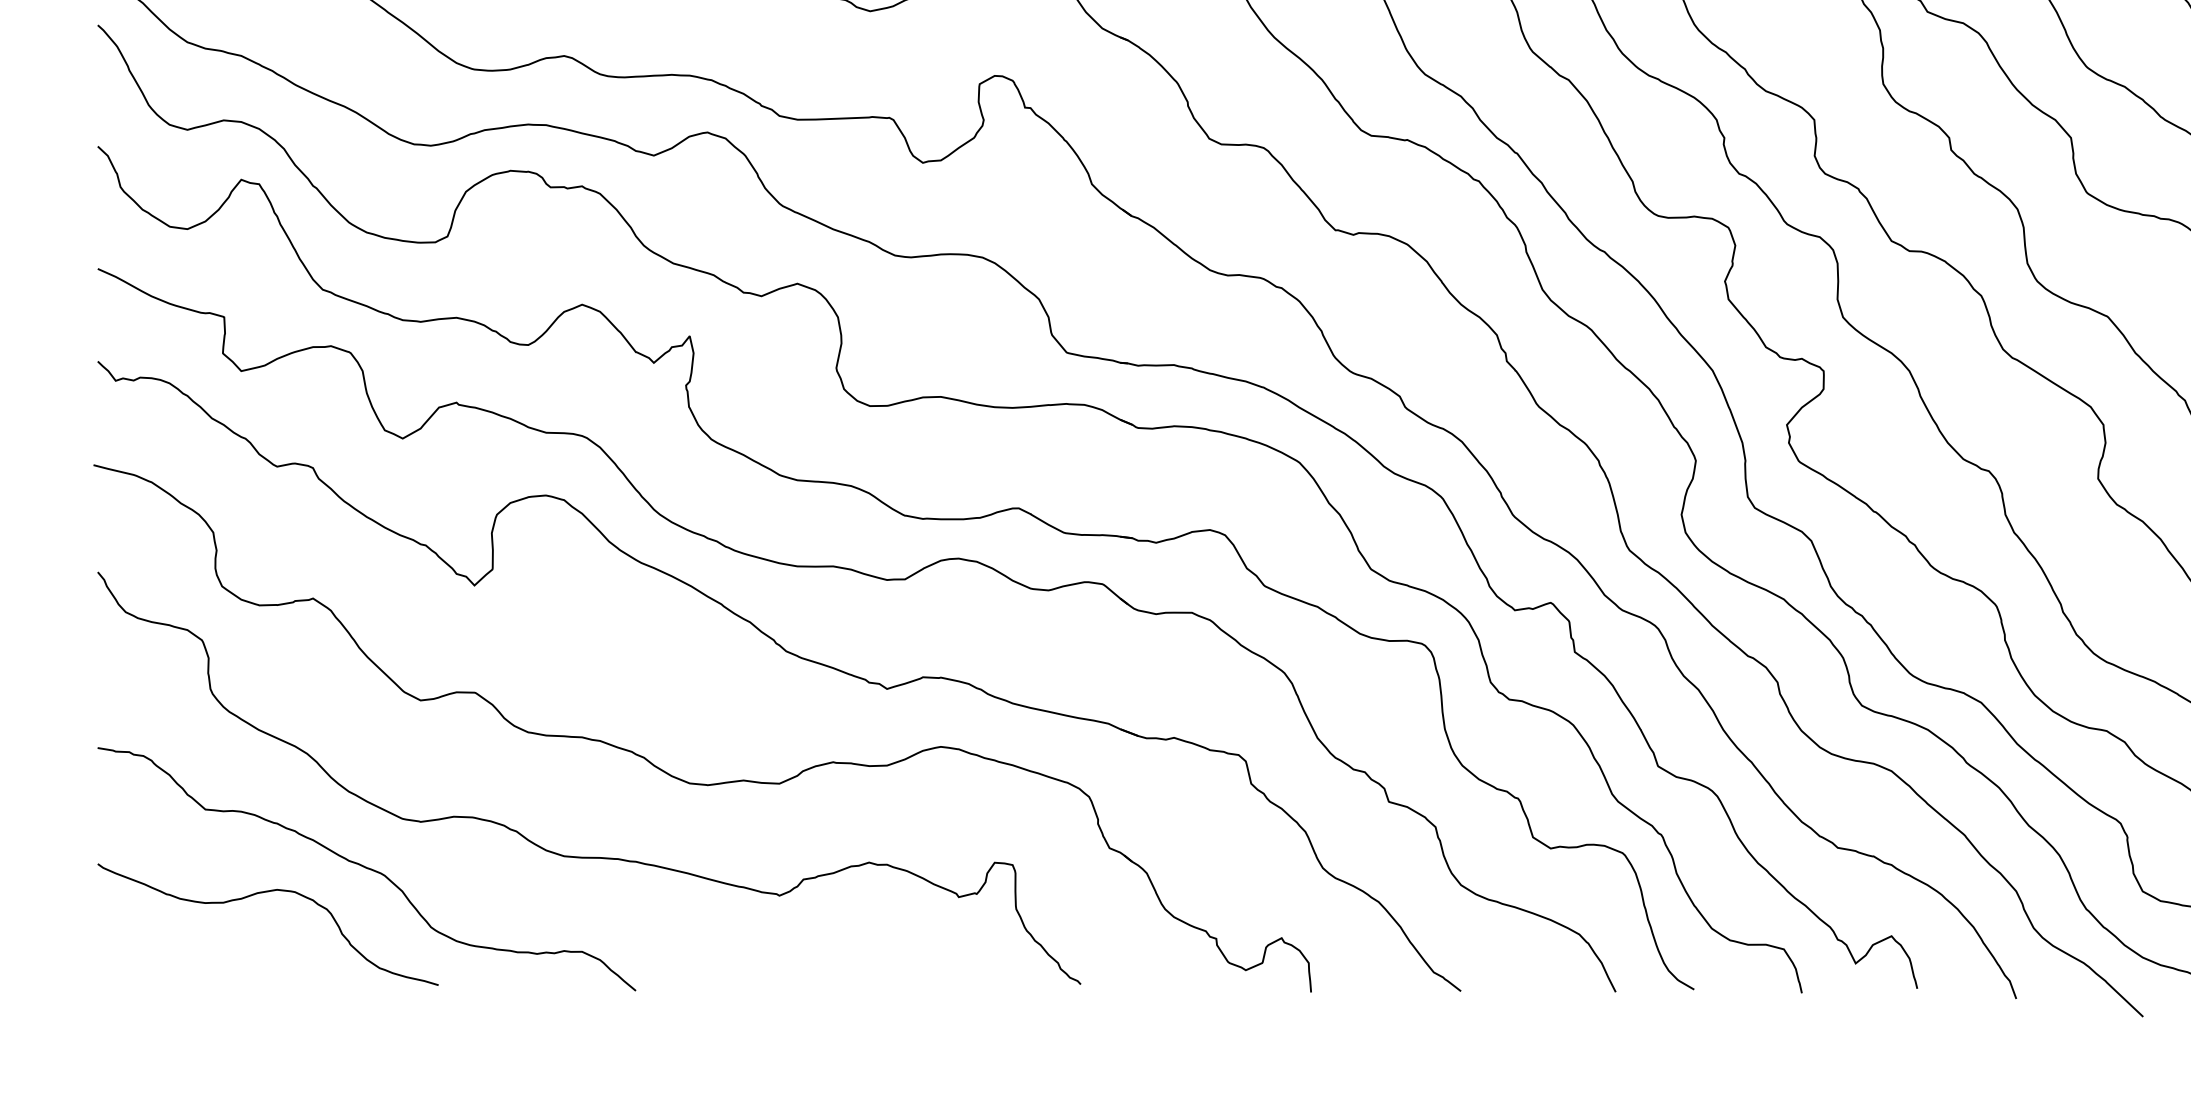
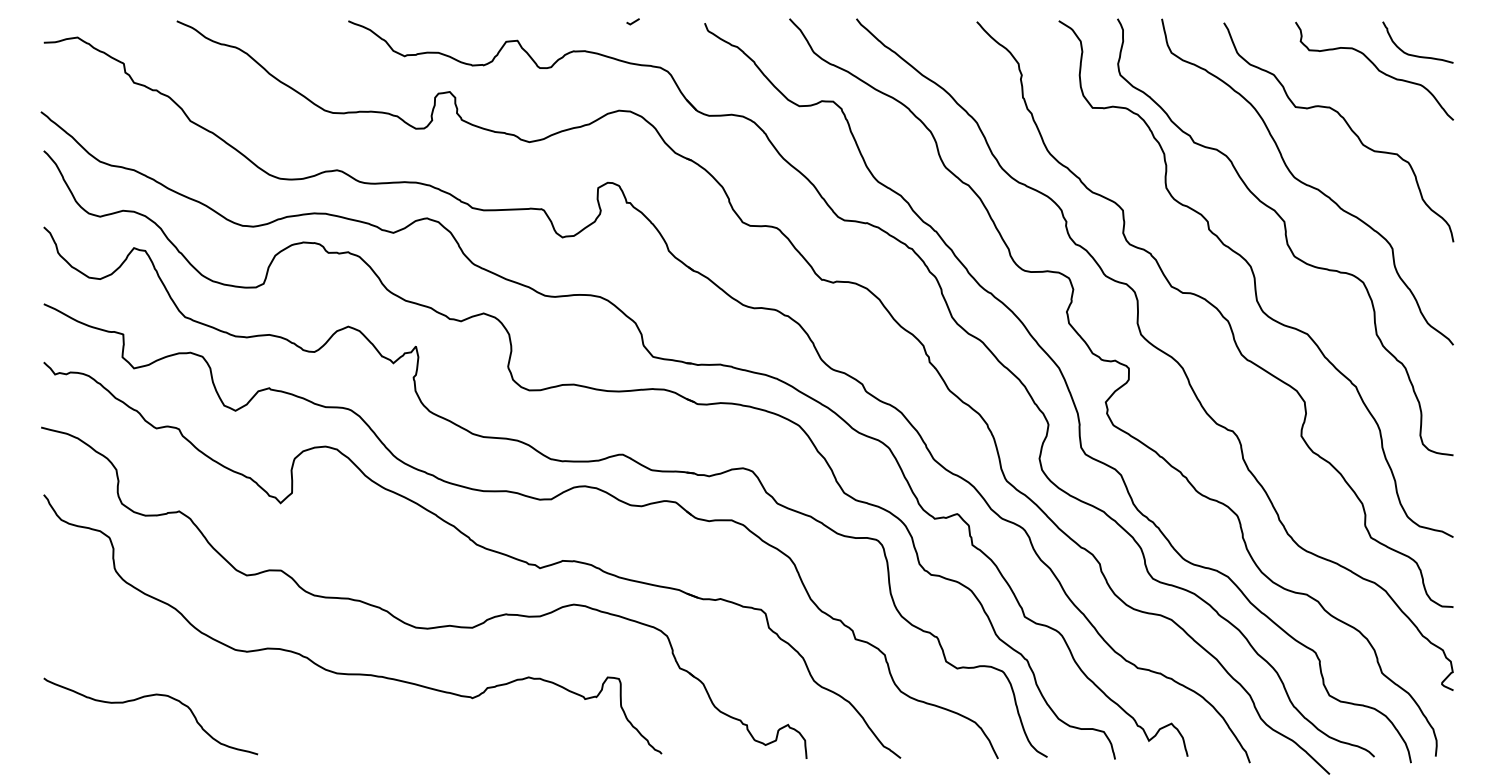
curve: (366, 869) -> (212, 681), removed

